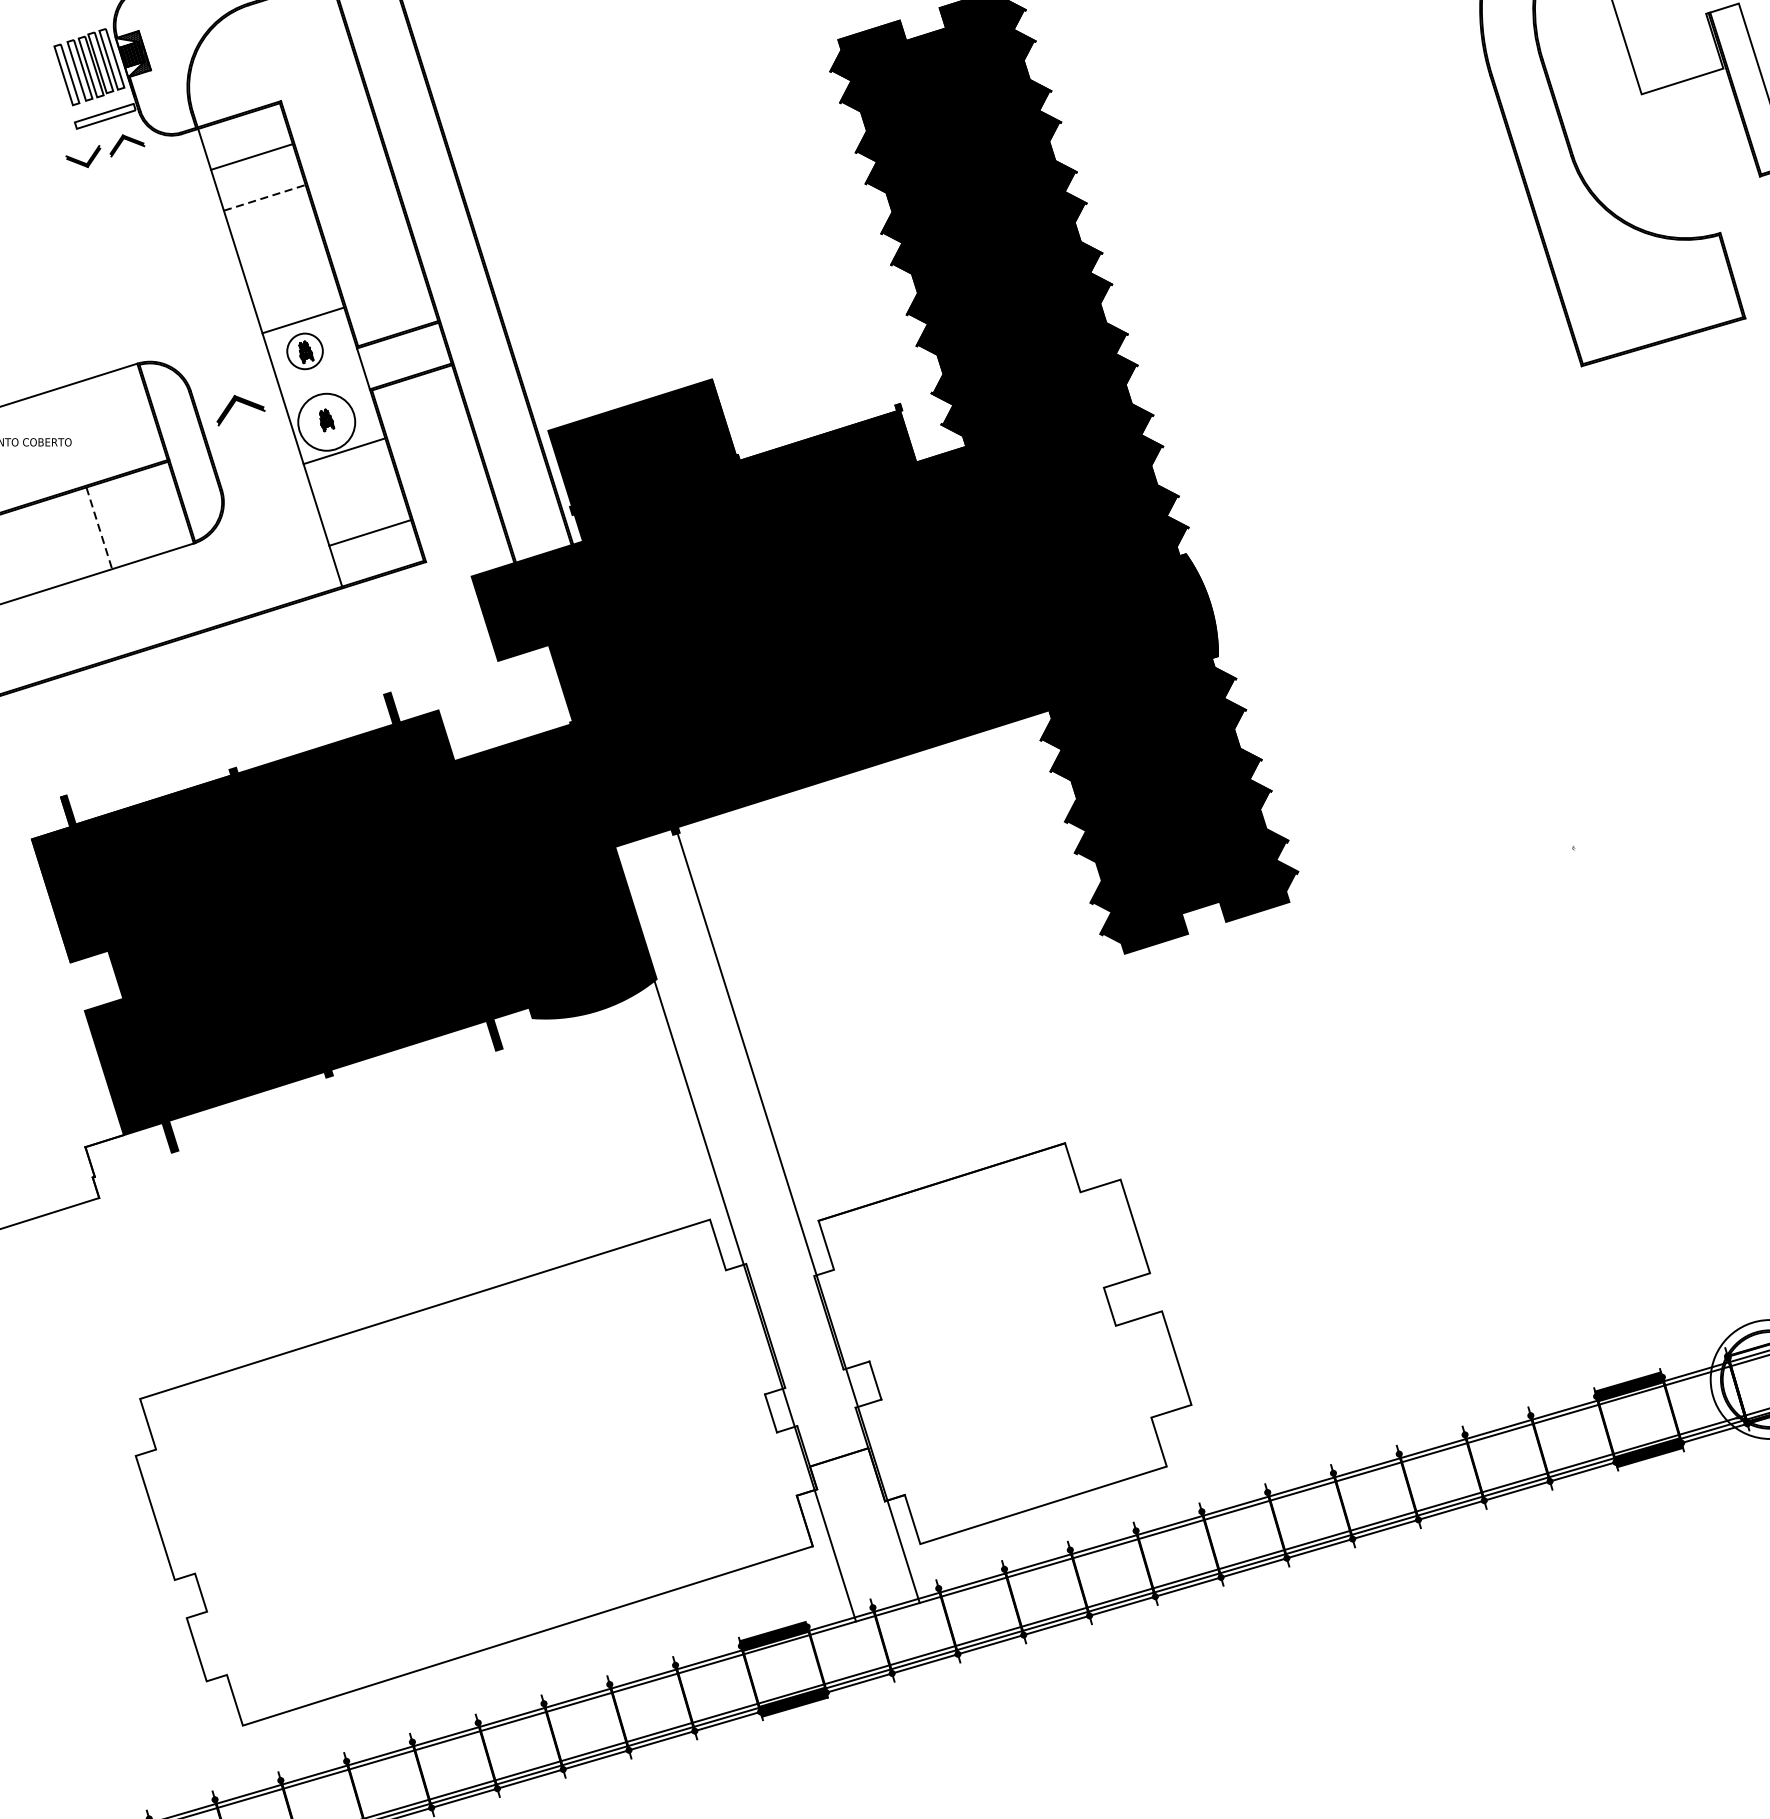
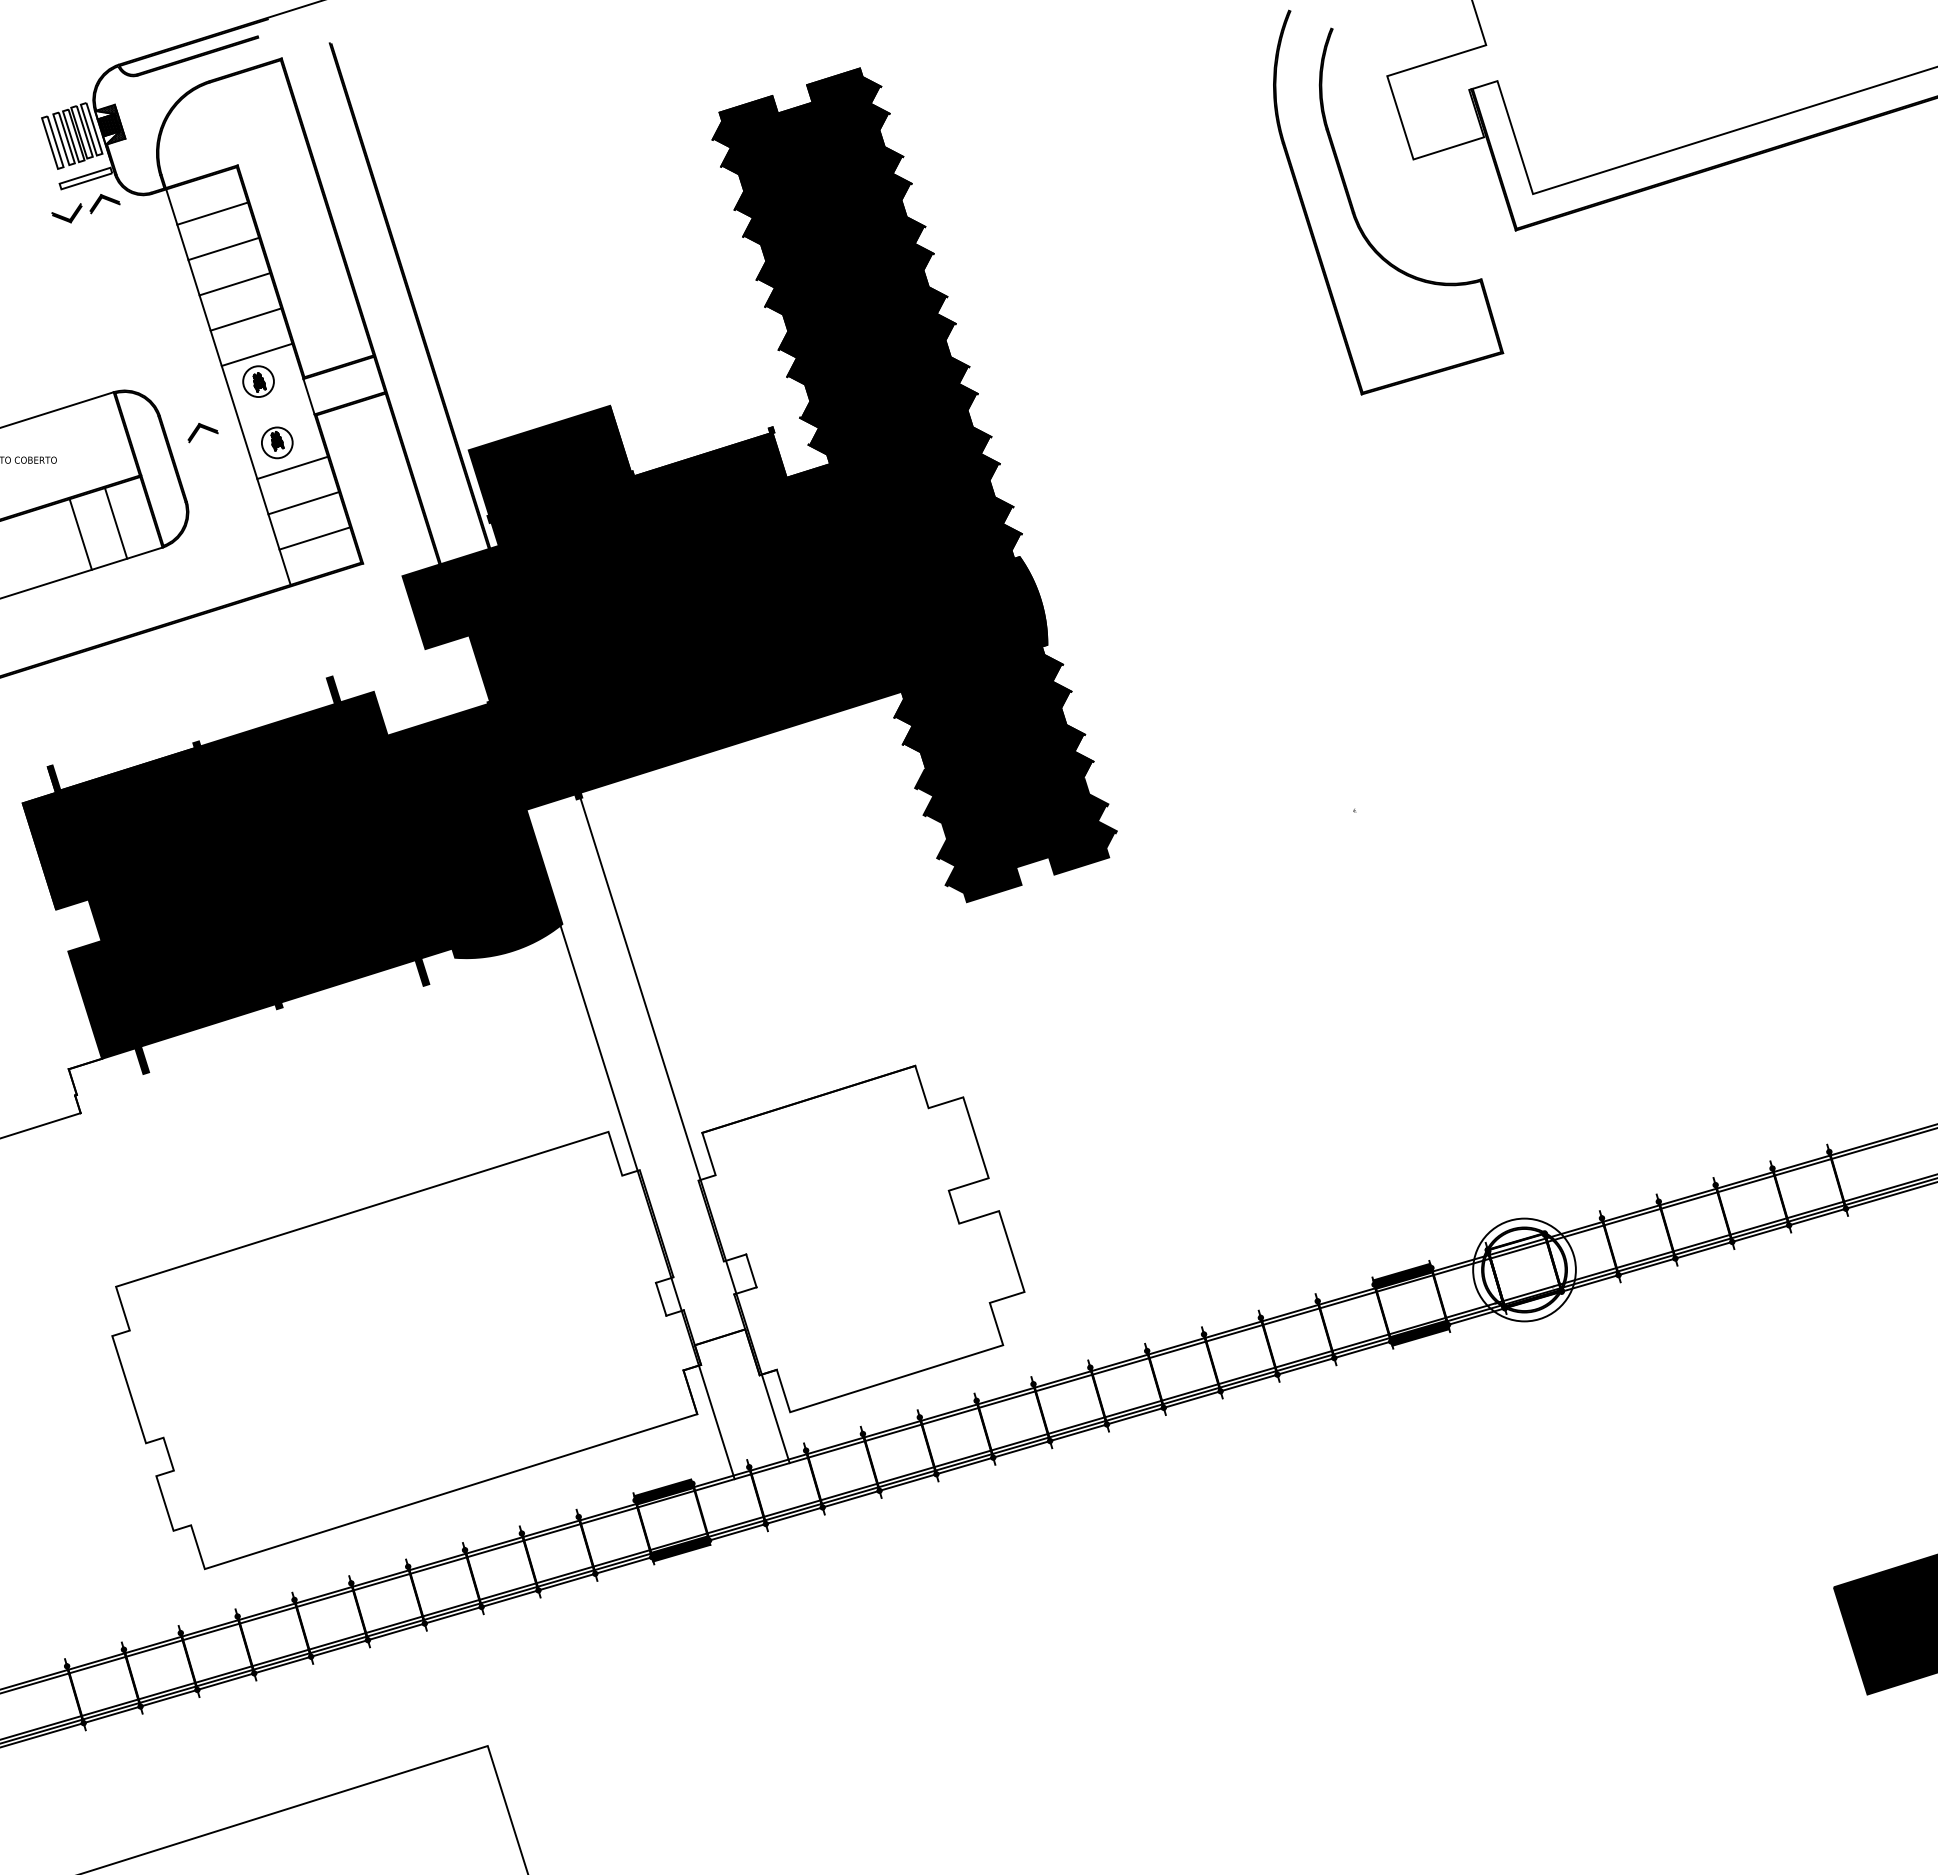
line: (265, 197) -> (224, 248), dashed -> solid
line: (277, 238) -> (234, 284), added
line: (289, 279) -> (245, 319), added
part: (240, 411) -> (202, 433), size x0.71
circle: (325, 421) -> (276, 442), size x0.62
line: (357, 492) -> (303, 503), added
line: (139, 515) -> (115, 523), added
line: (98, 528) -> (80, 534), dashed -> solid

